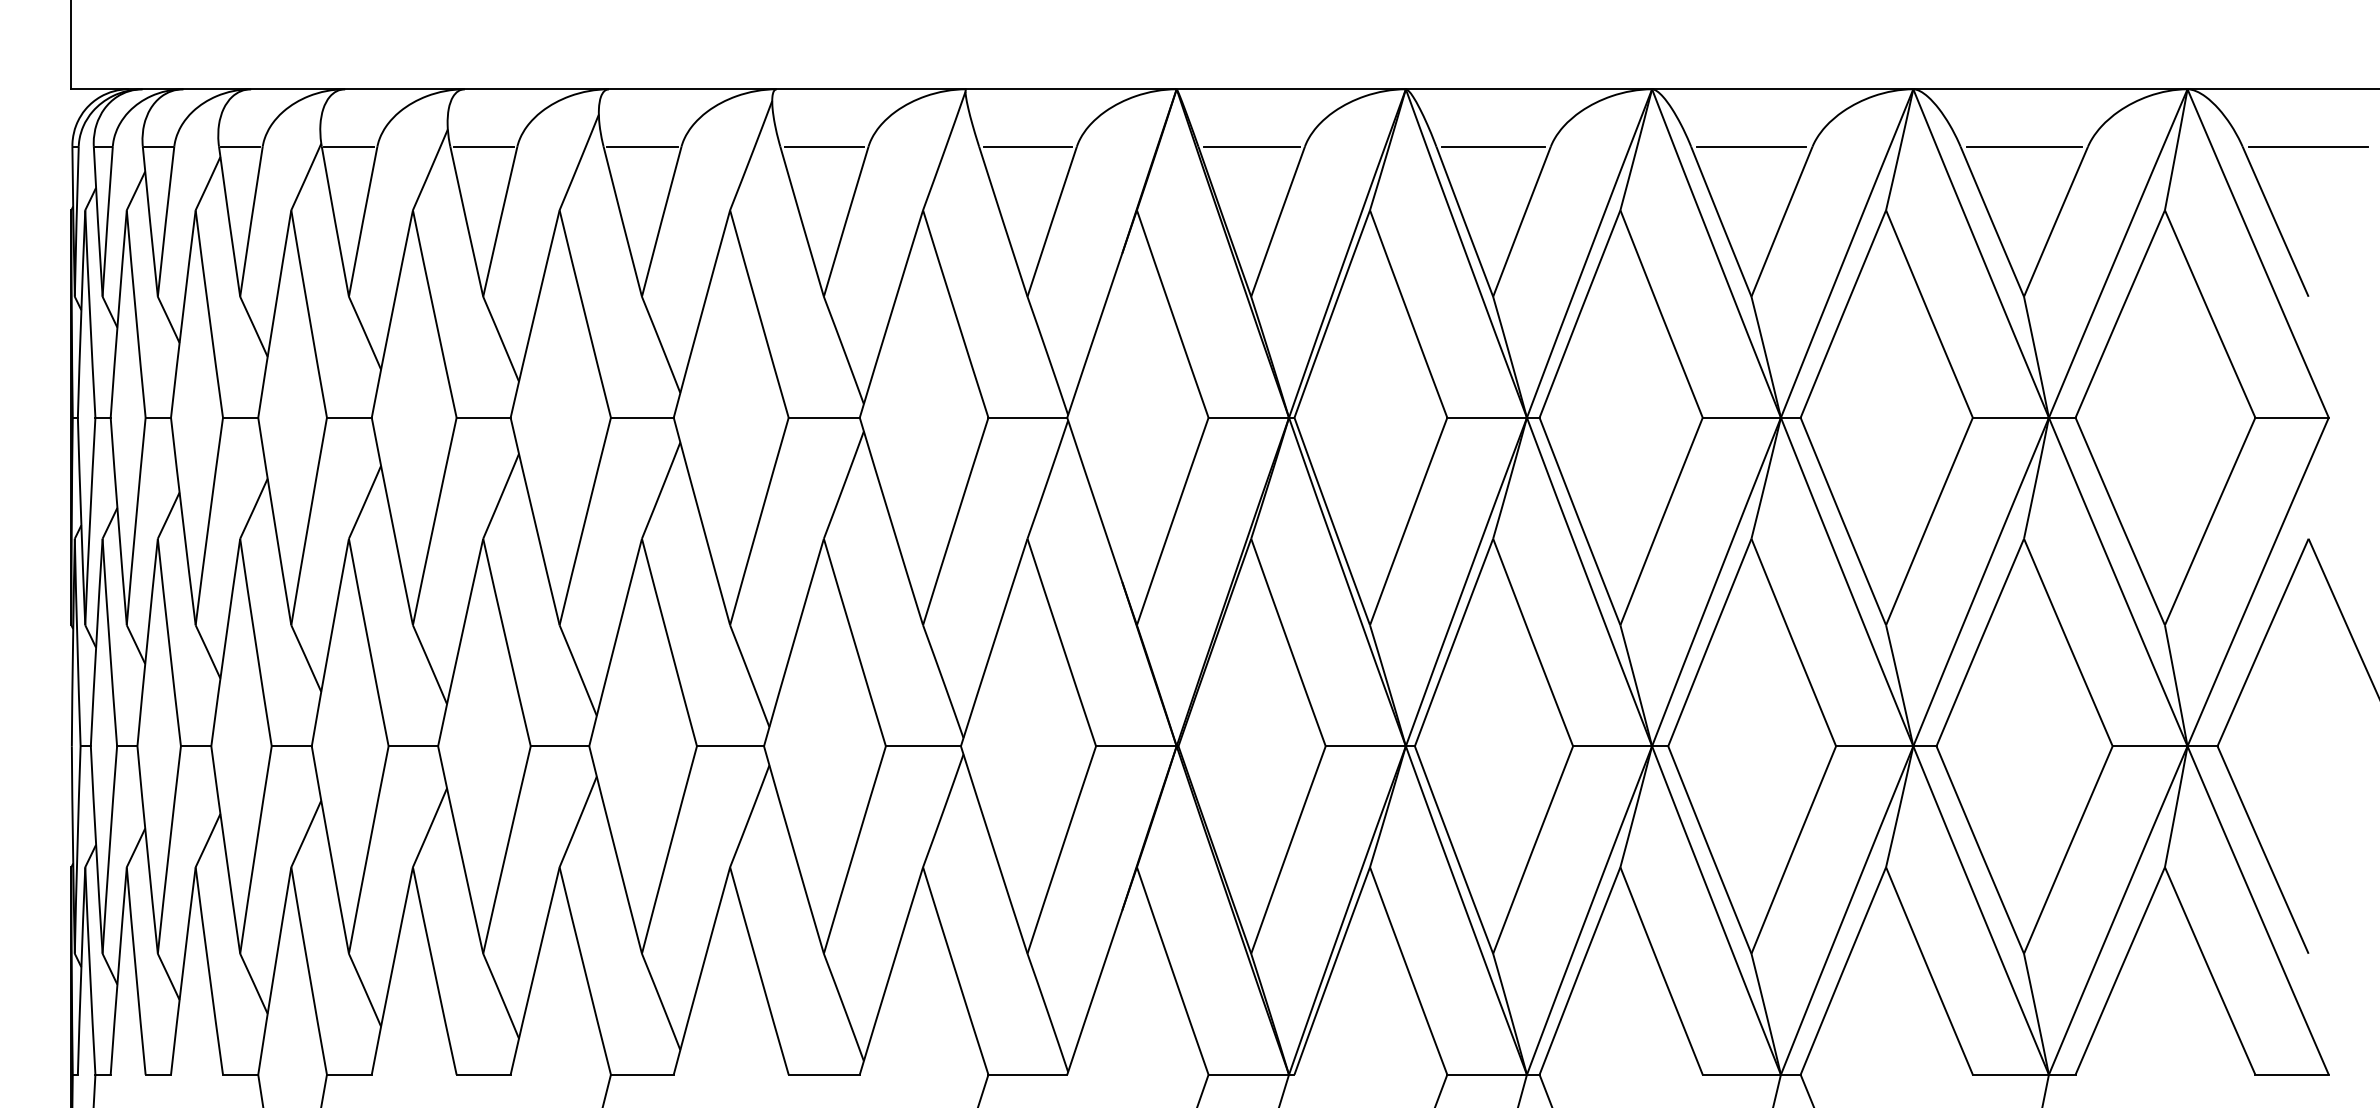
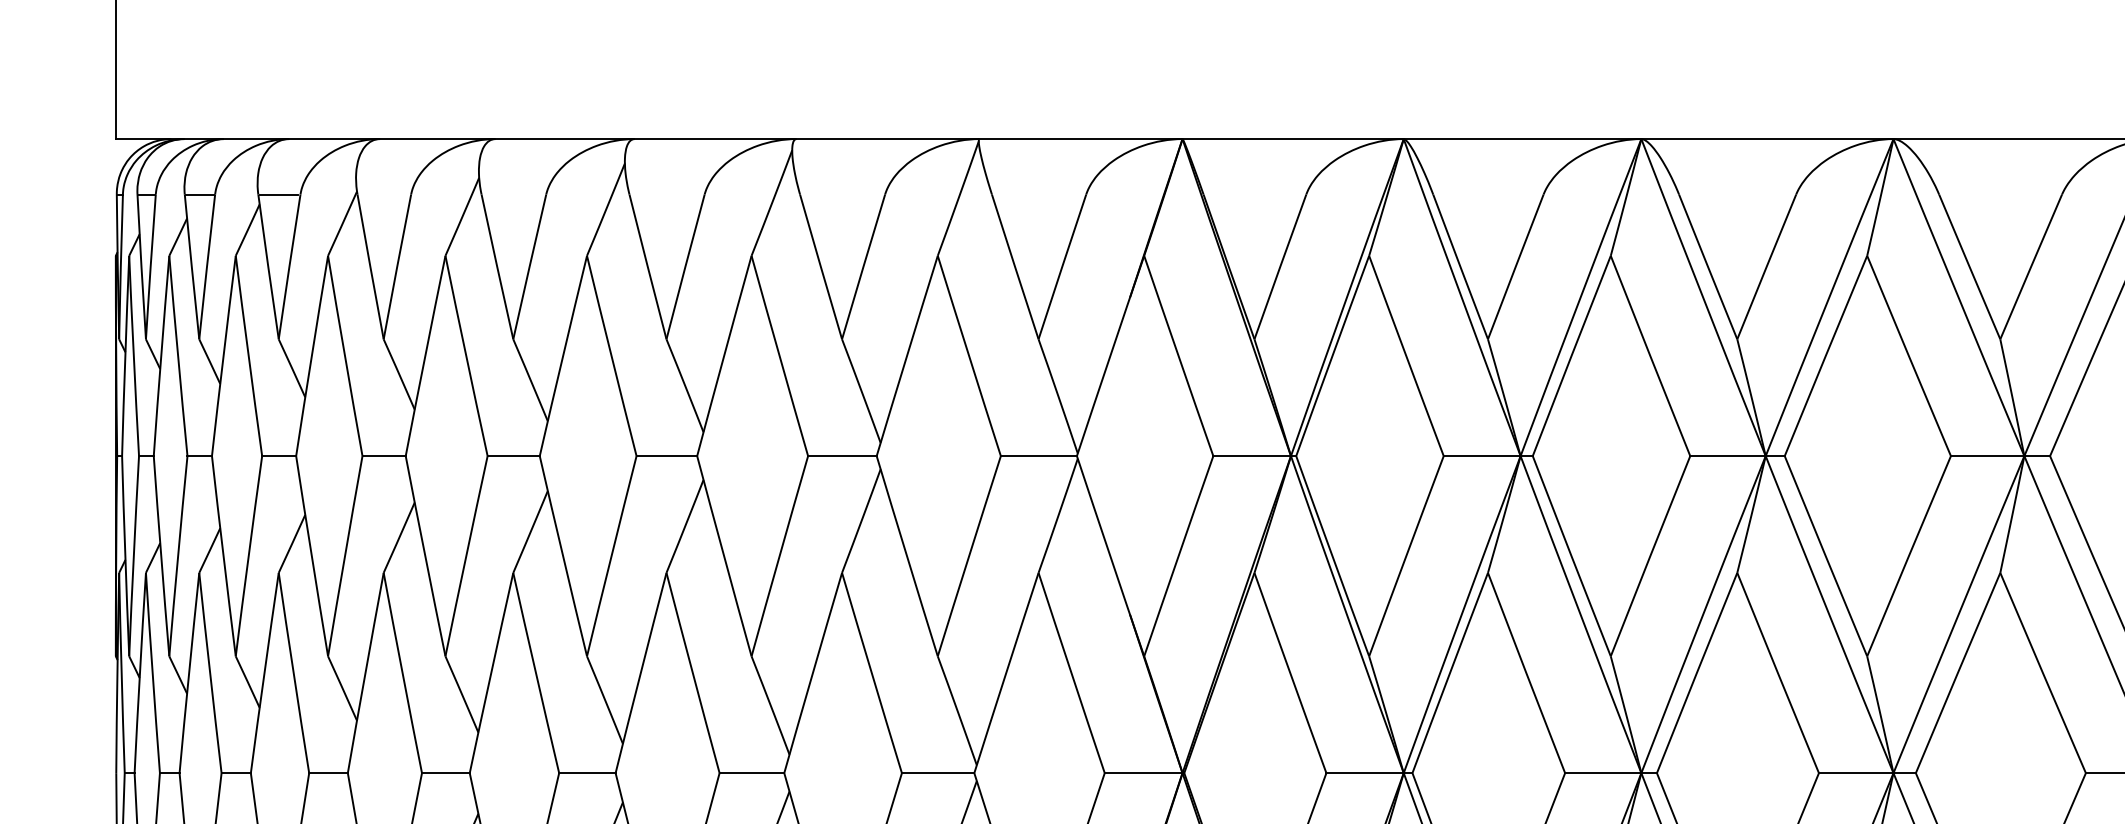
line: (349, 146) -> (384, 194), removed
line: (483, 146) -> (513, 194), removed
line: (642, 146) -> (667, 194), removed
line: (824, 146) -> (842, 194), removed
line: (1027, 146) -> (1038, 194), removed
line: (1251, 146) -> (1254, 194), removed
line: (1493, 146) -> (1488, 194), removed
line: (1751, 146) -> (1737, 194), removed
line: (2023, 146) -> (1999, 194), removed

